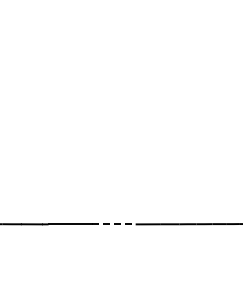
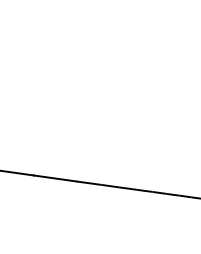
line: (113, 224) -> (54, 178), dashed -> solid

